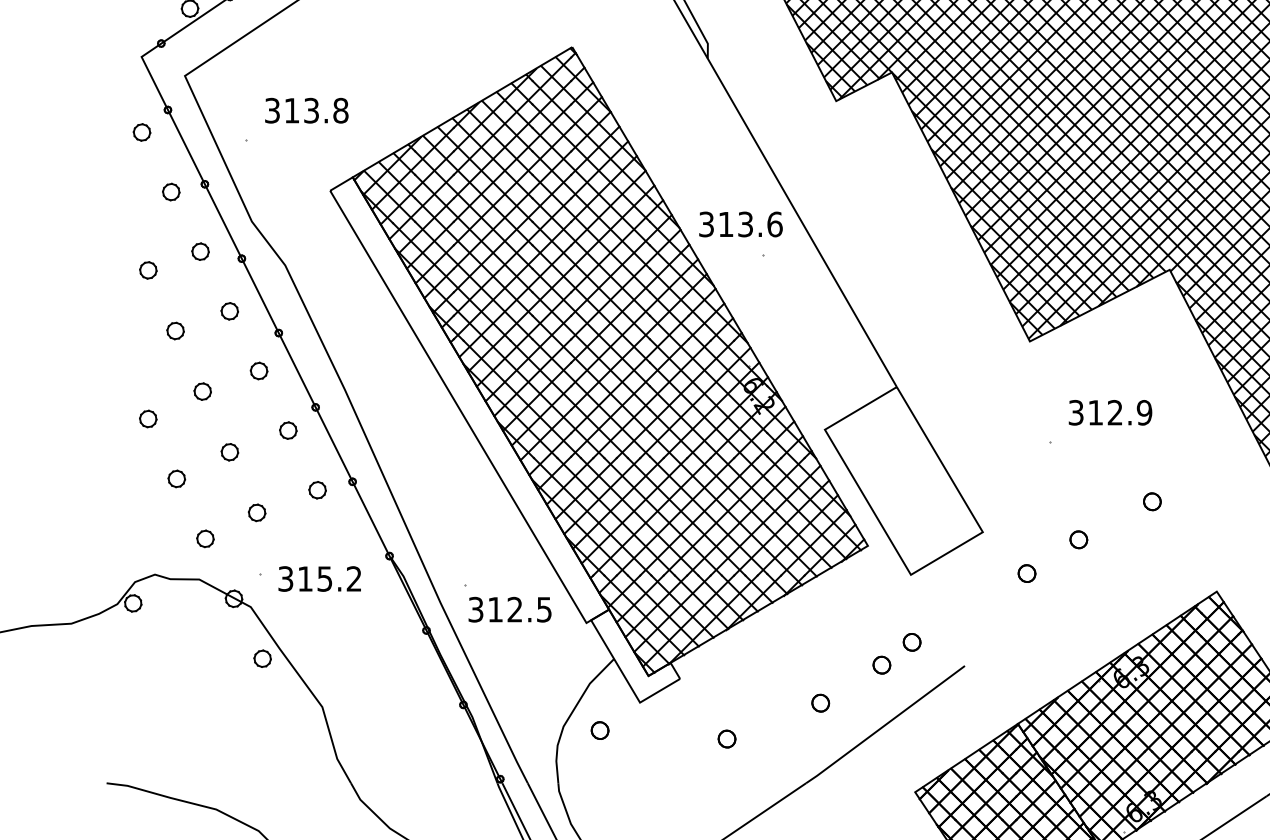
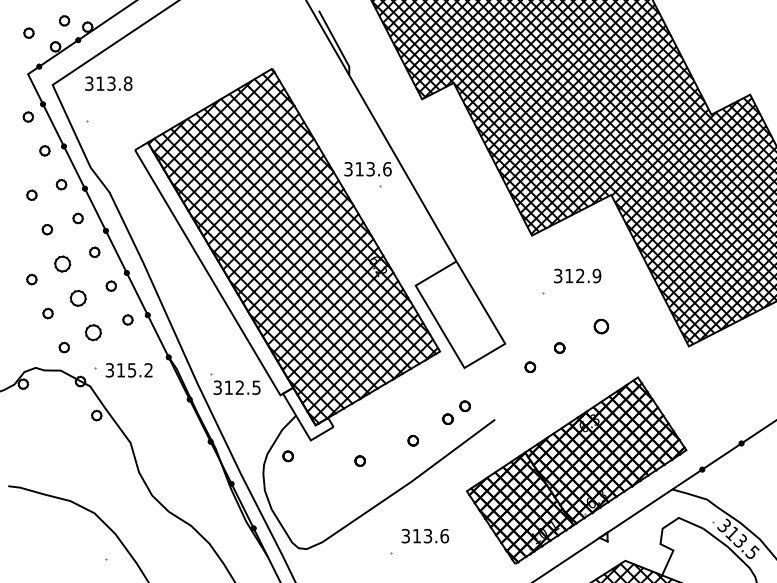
text: (306, 110) -> (108, 83), moved
part: (202, 390) -> (62, 263), size x1.6
part: (228, 452) -> (77, 298), size x1.6
part: (1152, 501) -> (601, 326), size x1.4
part: (256, 512) -> (93, 332), size x1.6

